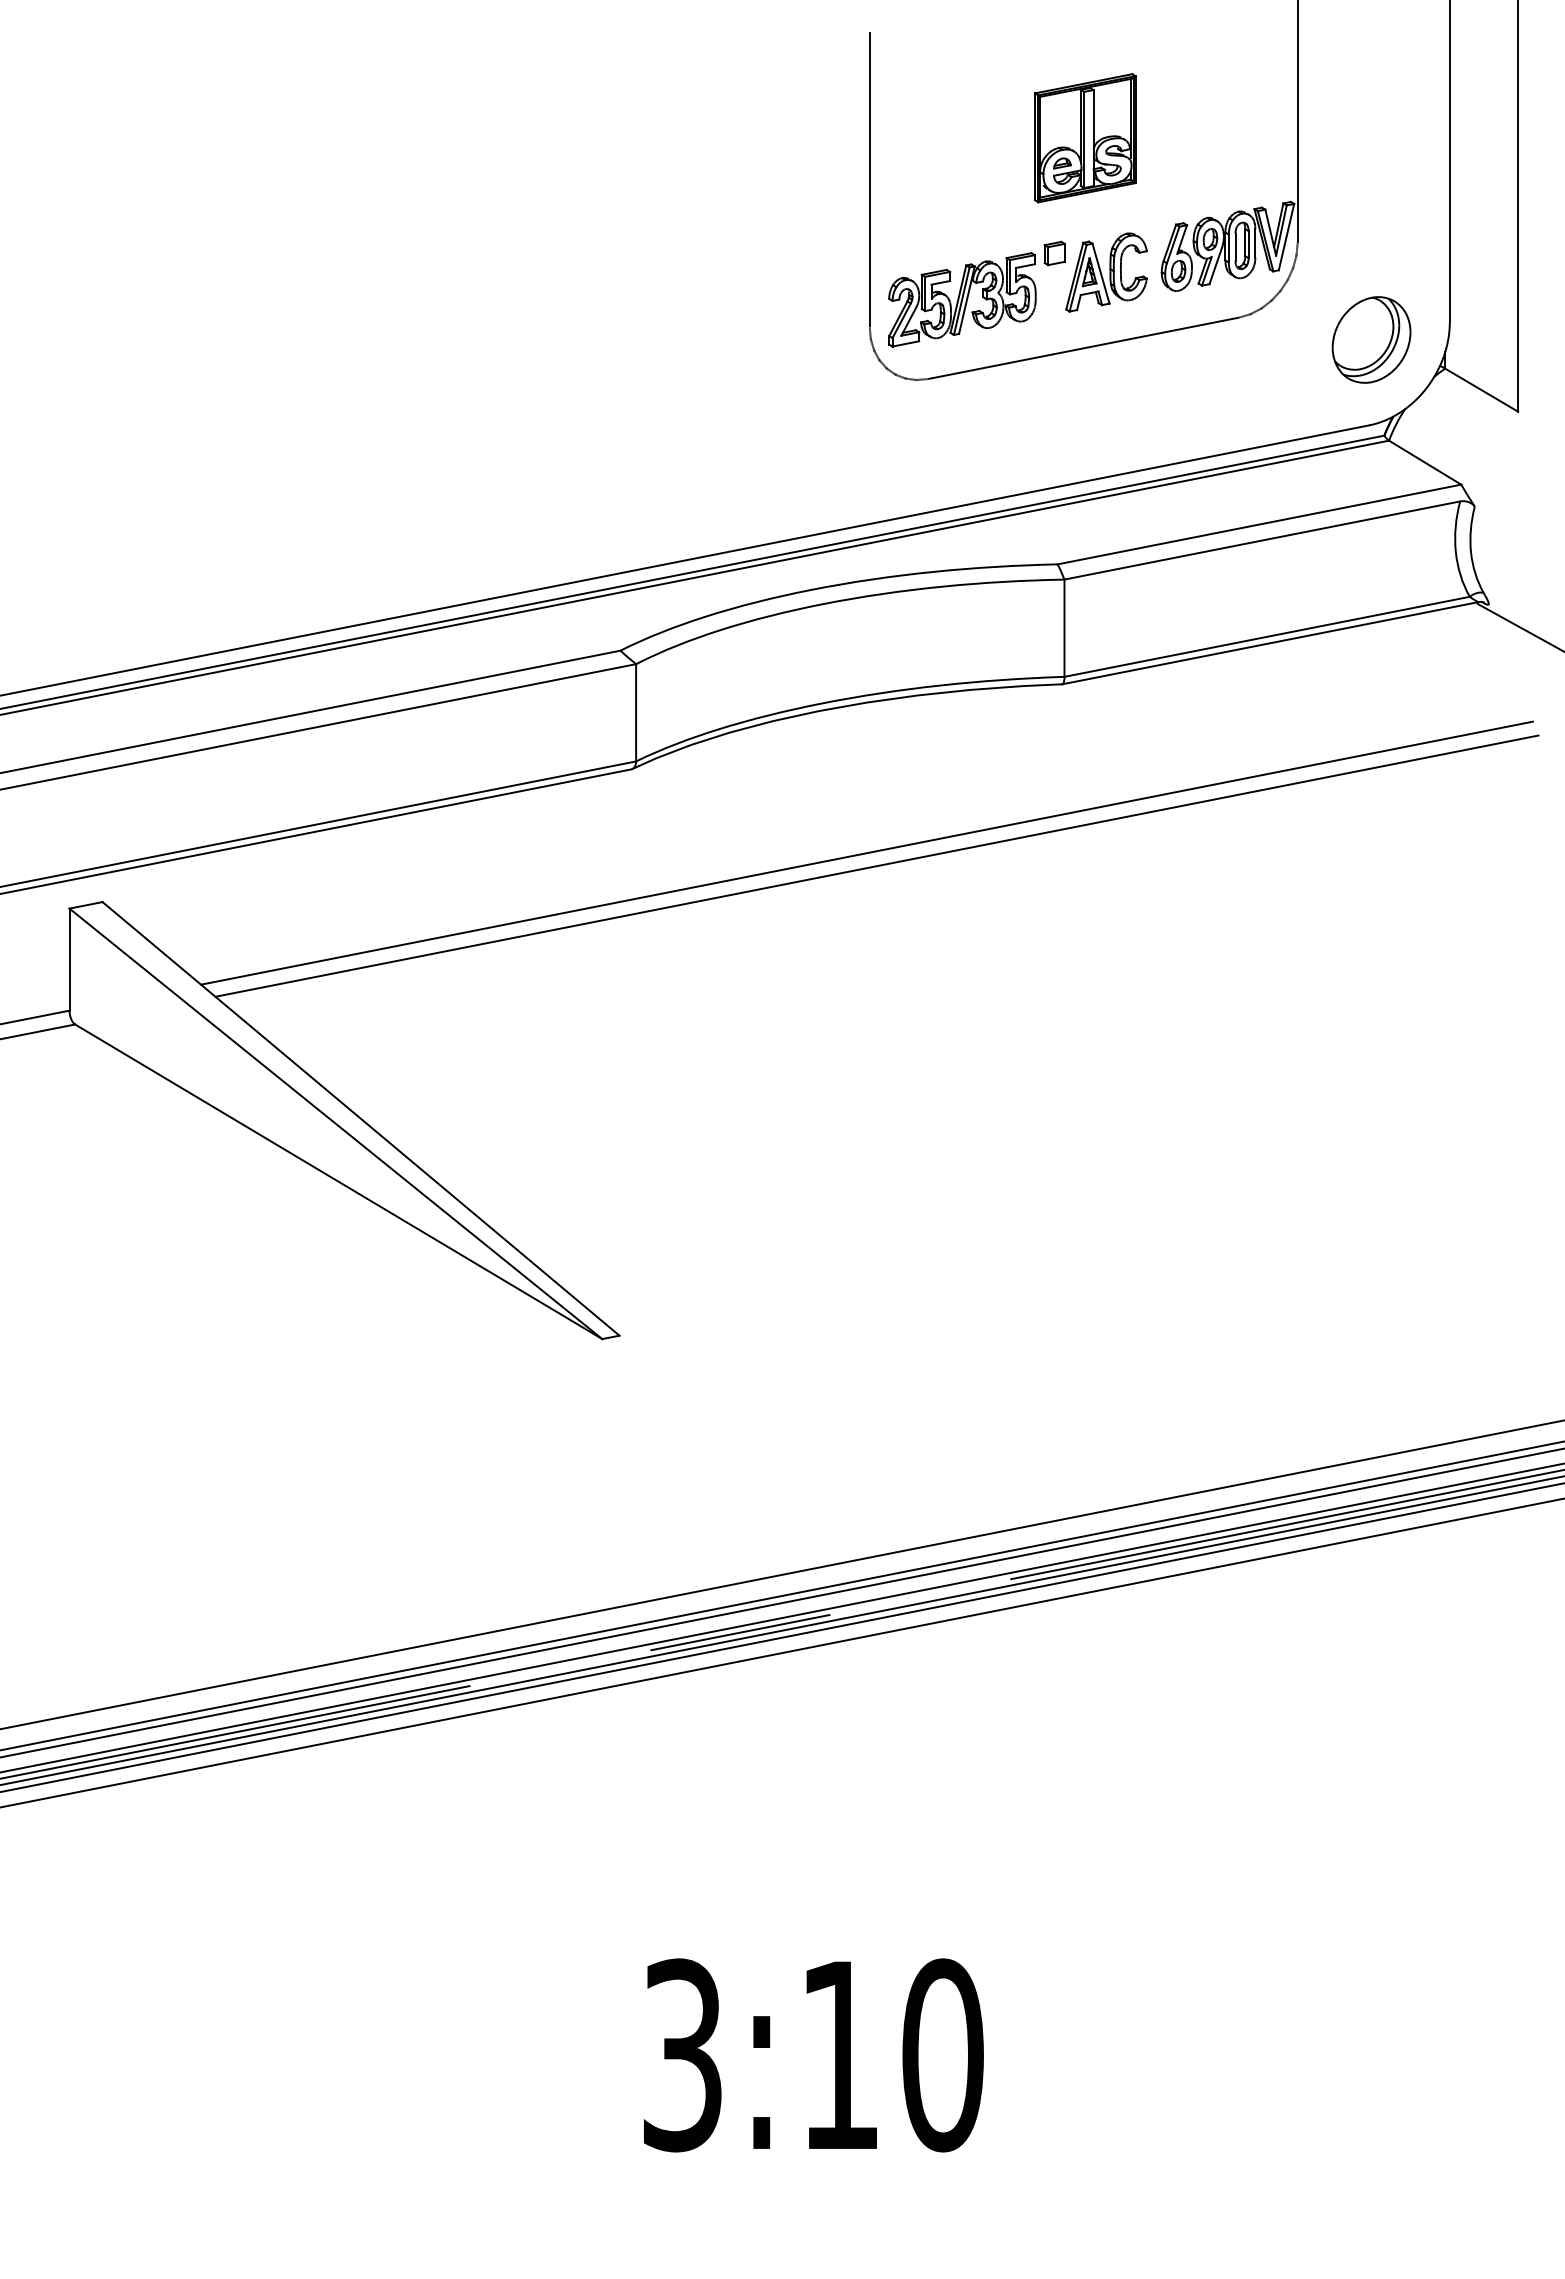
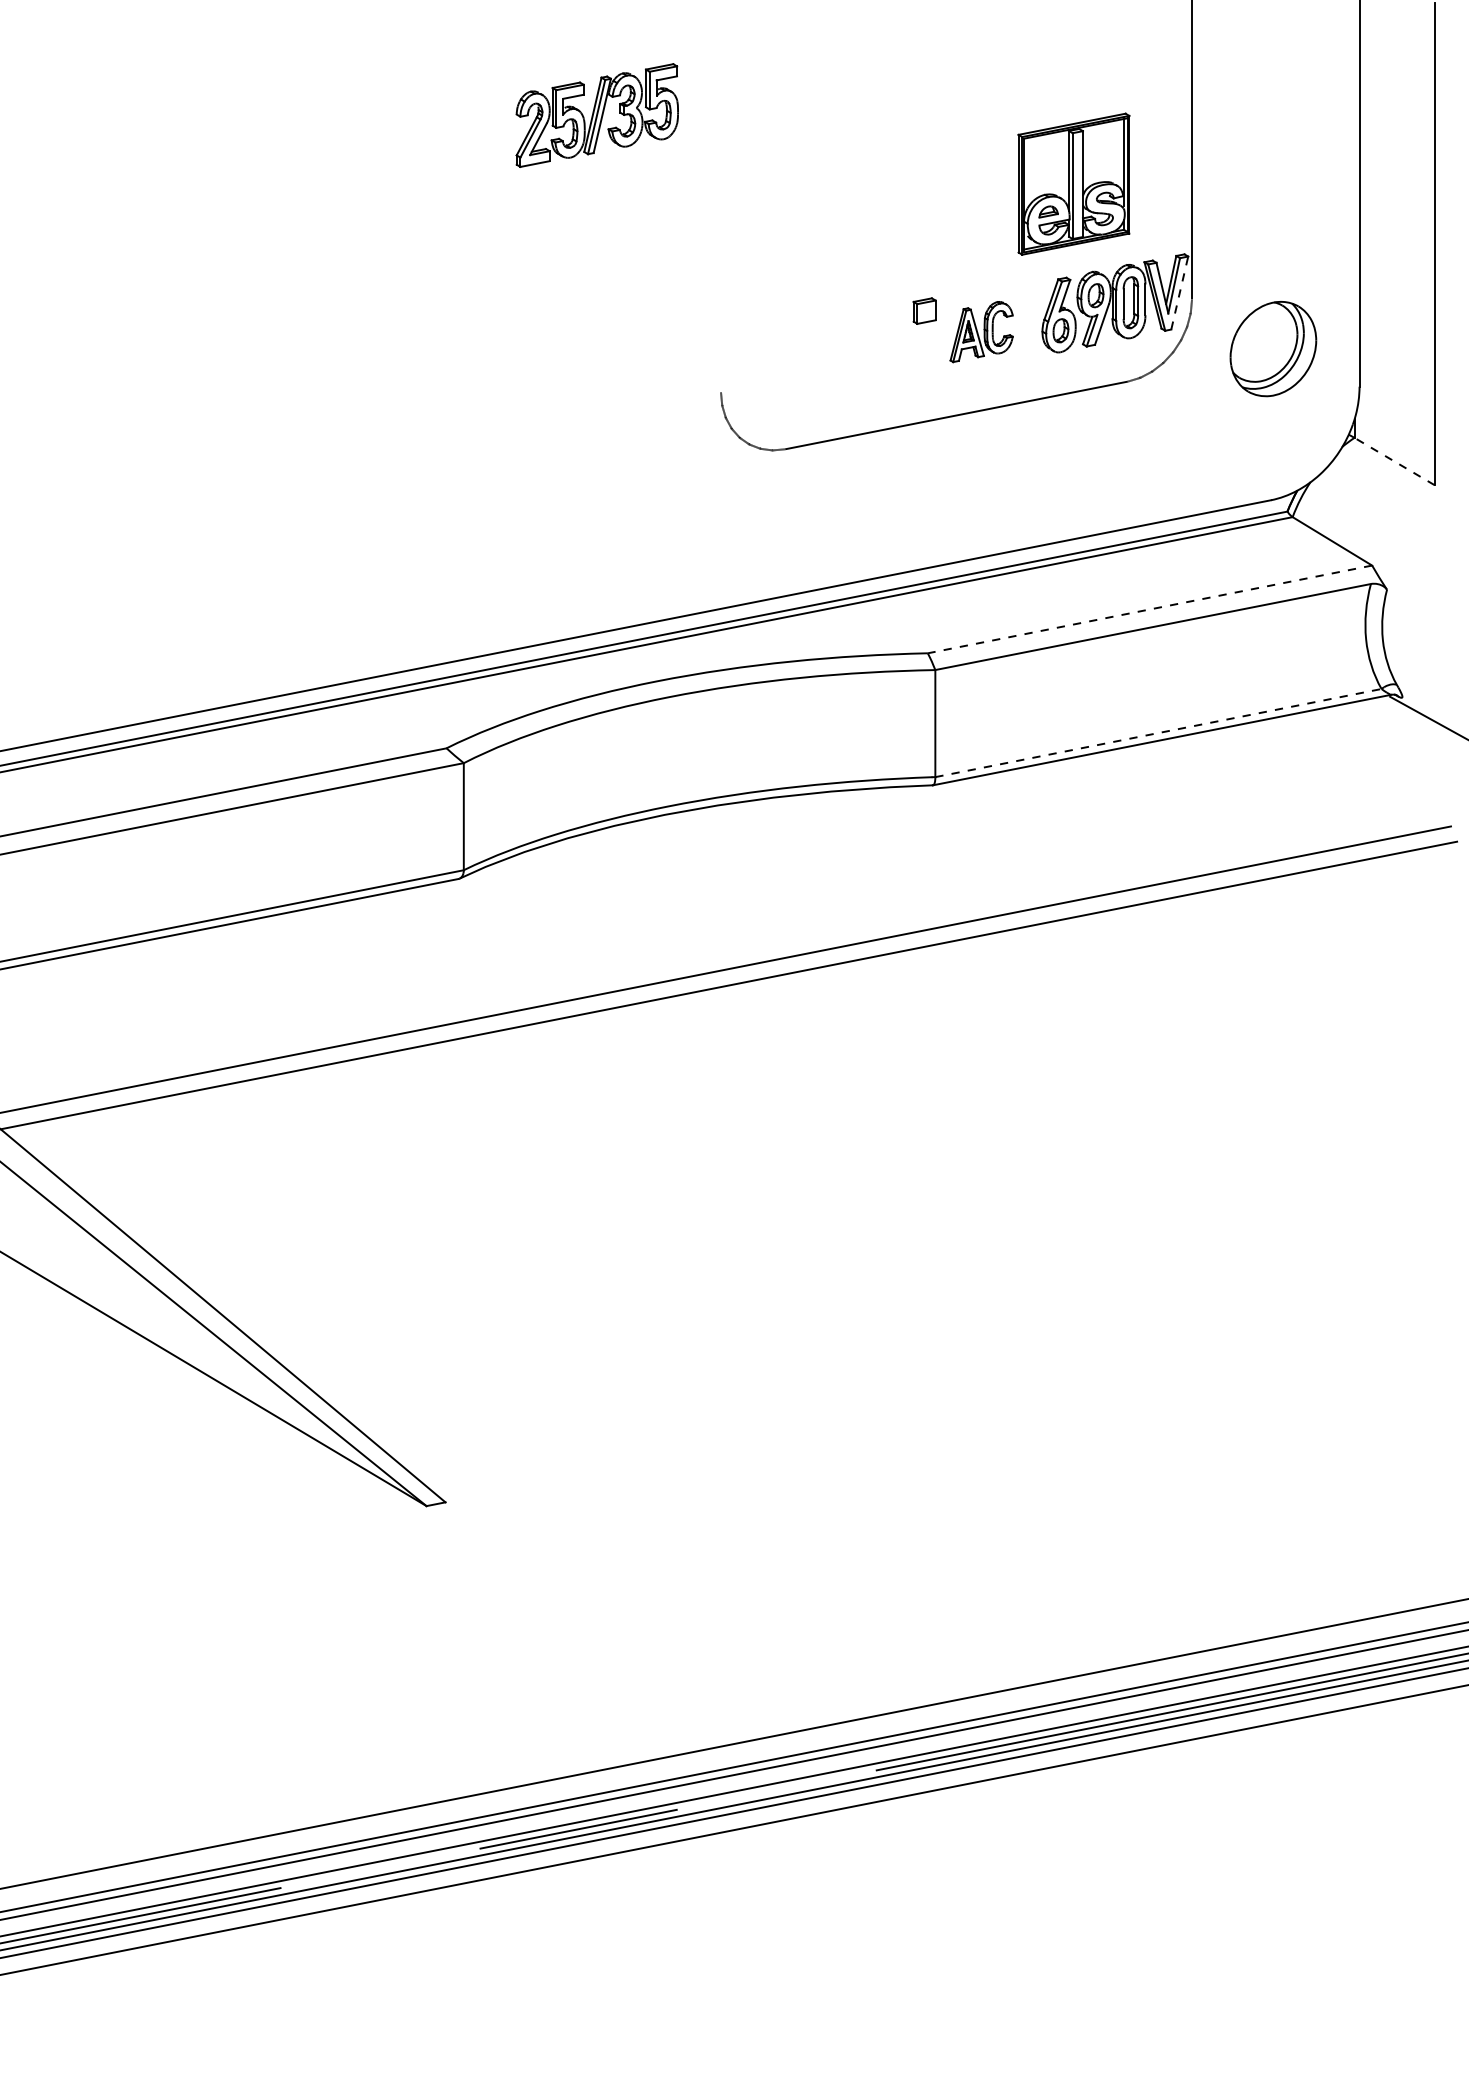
part: (1085, 138) -> (1074, 184), moved
line: (869, 179) -> (720, 229), removed
line: (1286, 236) -> (1179, 292), solid -> dashed
part: (1106, 272) -> (981, 332), size x0.7
part: (962, 299) -> (597, 115), moved
part: (1371, 339) -> (1273, 348), moved
line: (1481, 389) -> (1394, 460), solid -> dashed
line: (1259, 524) -> (1150, 609), solid -> dashed
line: (1267, 636) -> (1158, 732), solid -> dashed

